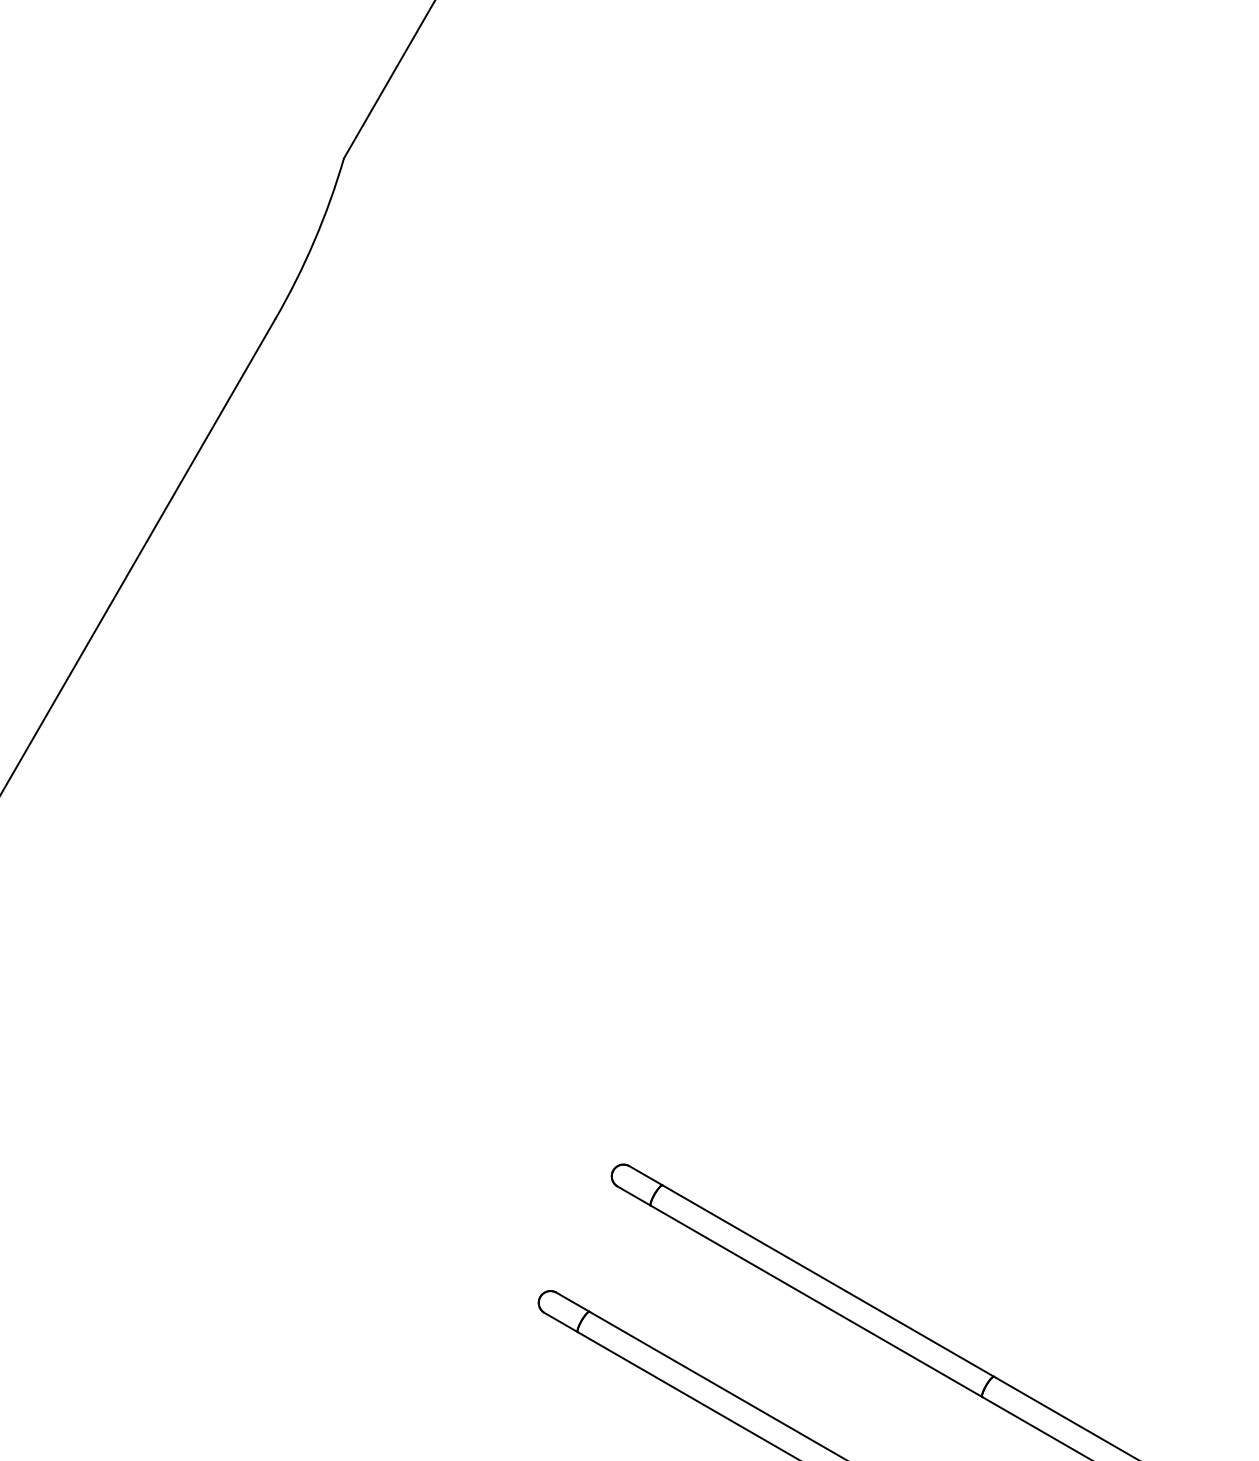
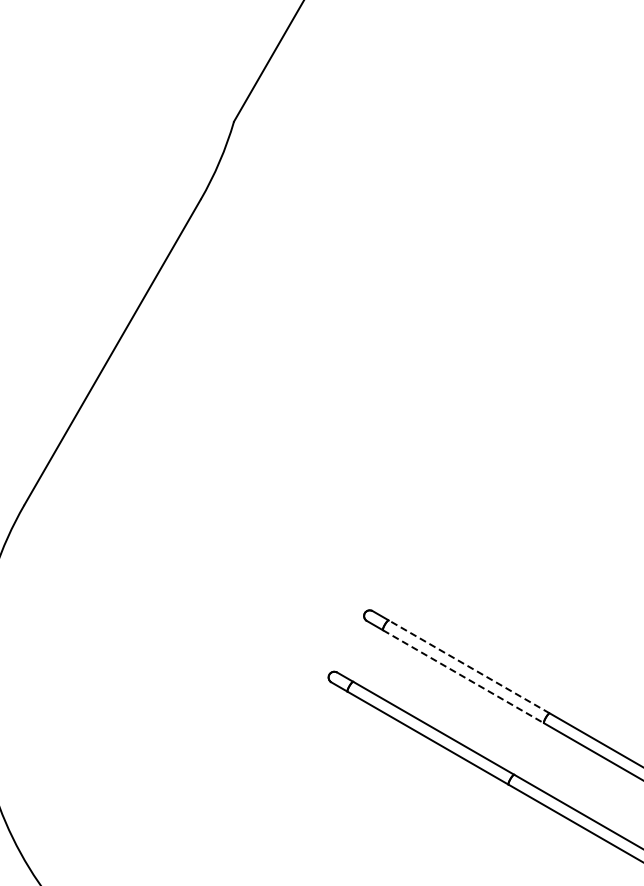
line: (828, 1280) -> (469, 666), solid -> dashed
line: (816, 1300) -> (463, 676), solid -> dashed

